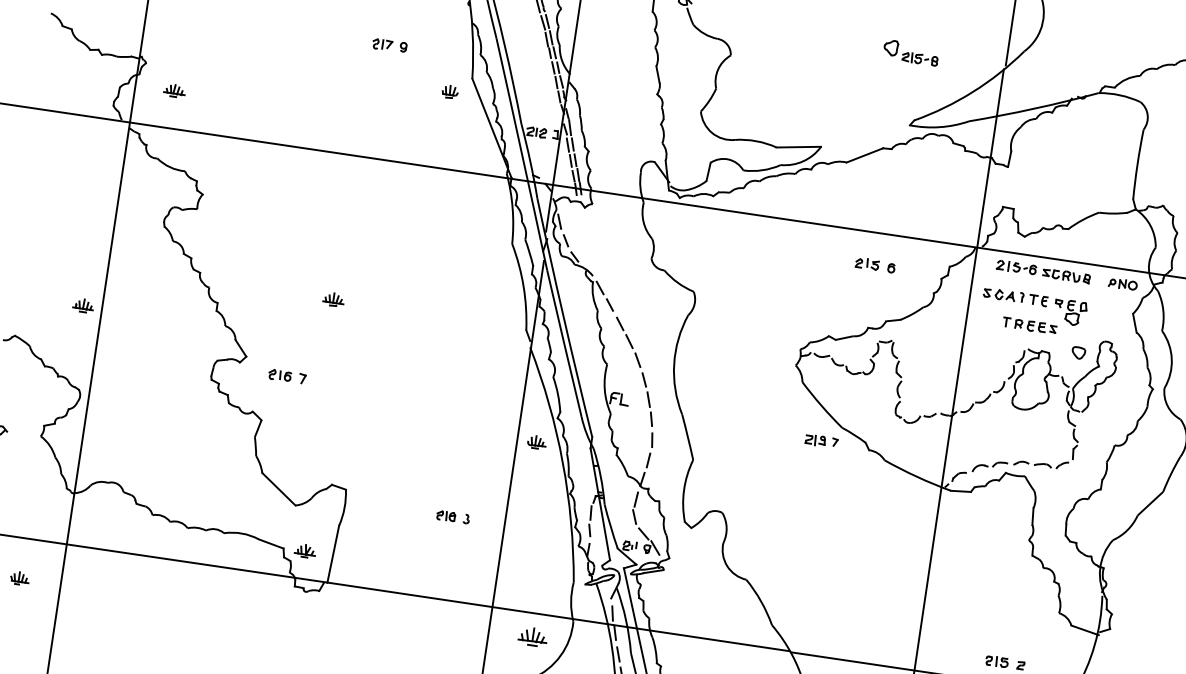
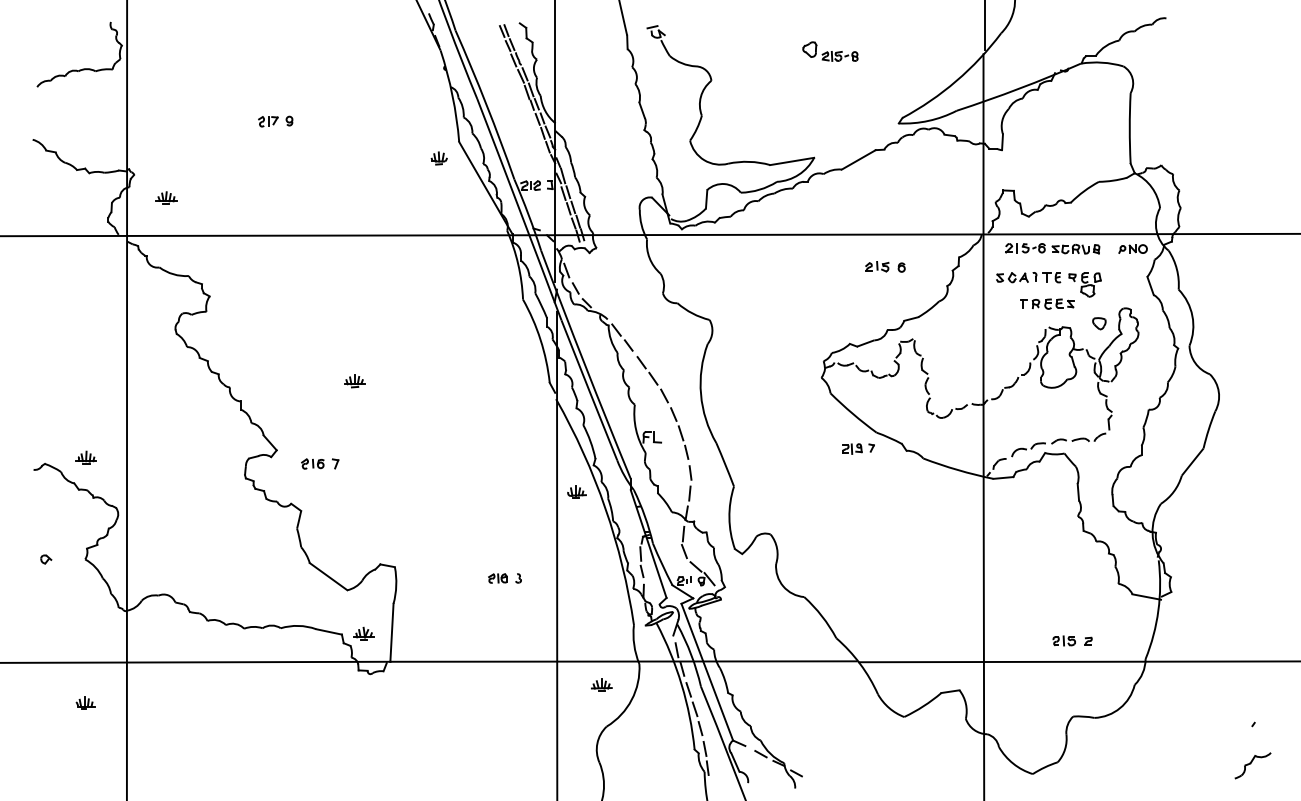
part: (389, 45) -> (275, 121), moved
part: (911, 52) -> (830, 51), moved
part: (82, 305) -> (85, 457), moved
part: (532, 636) -> (601, 684), size x0.71

